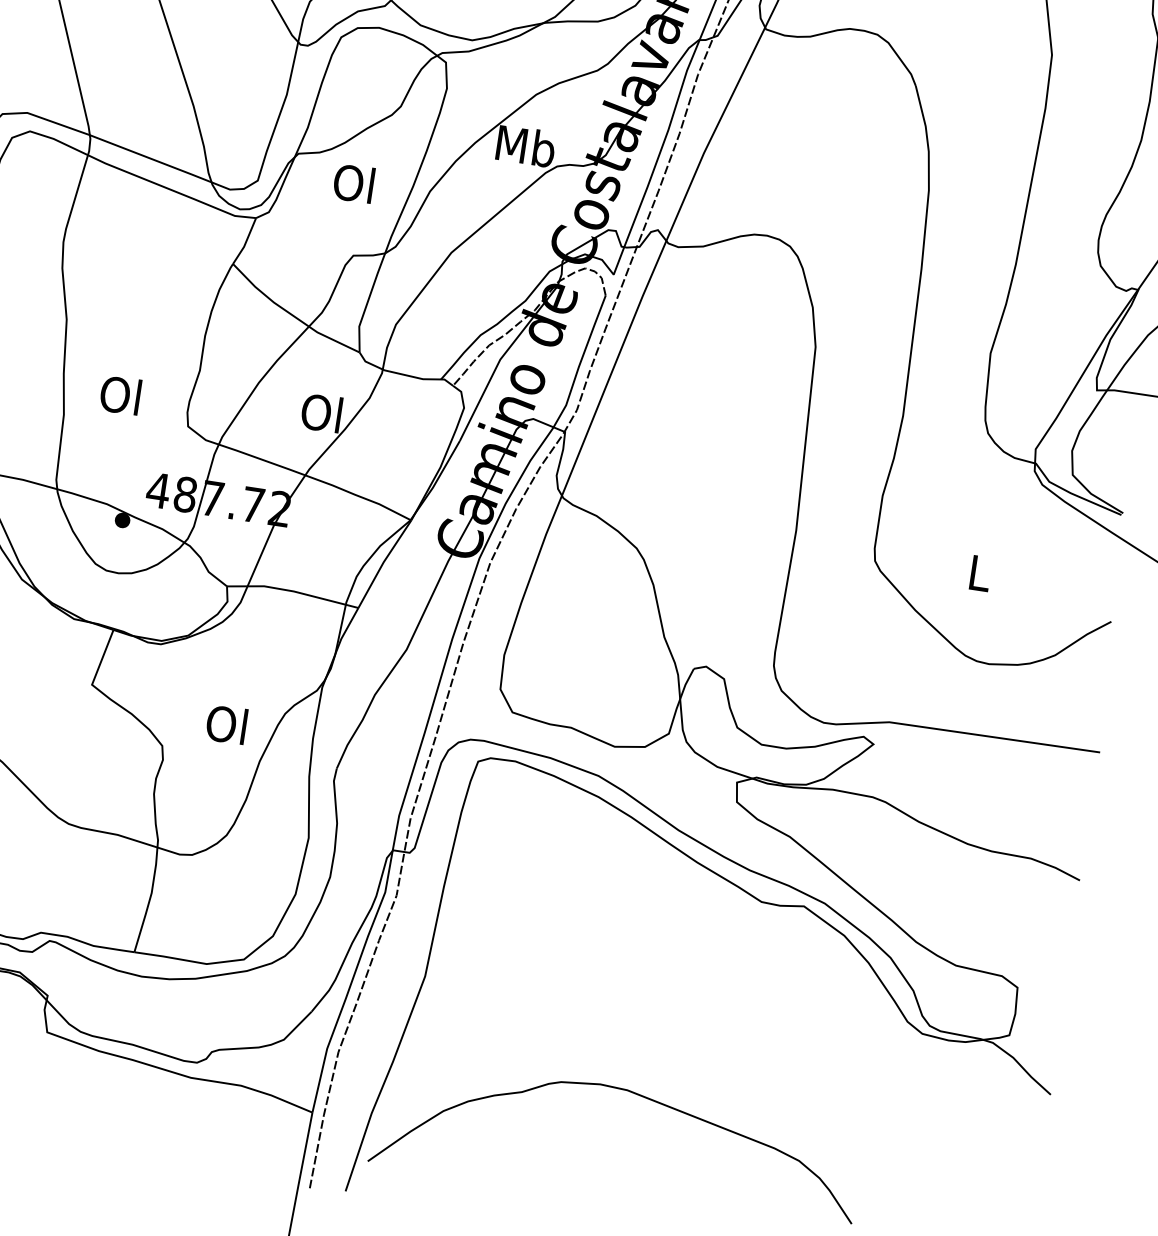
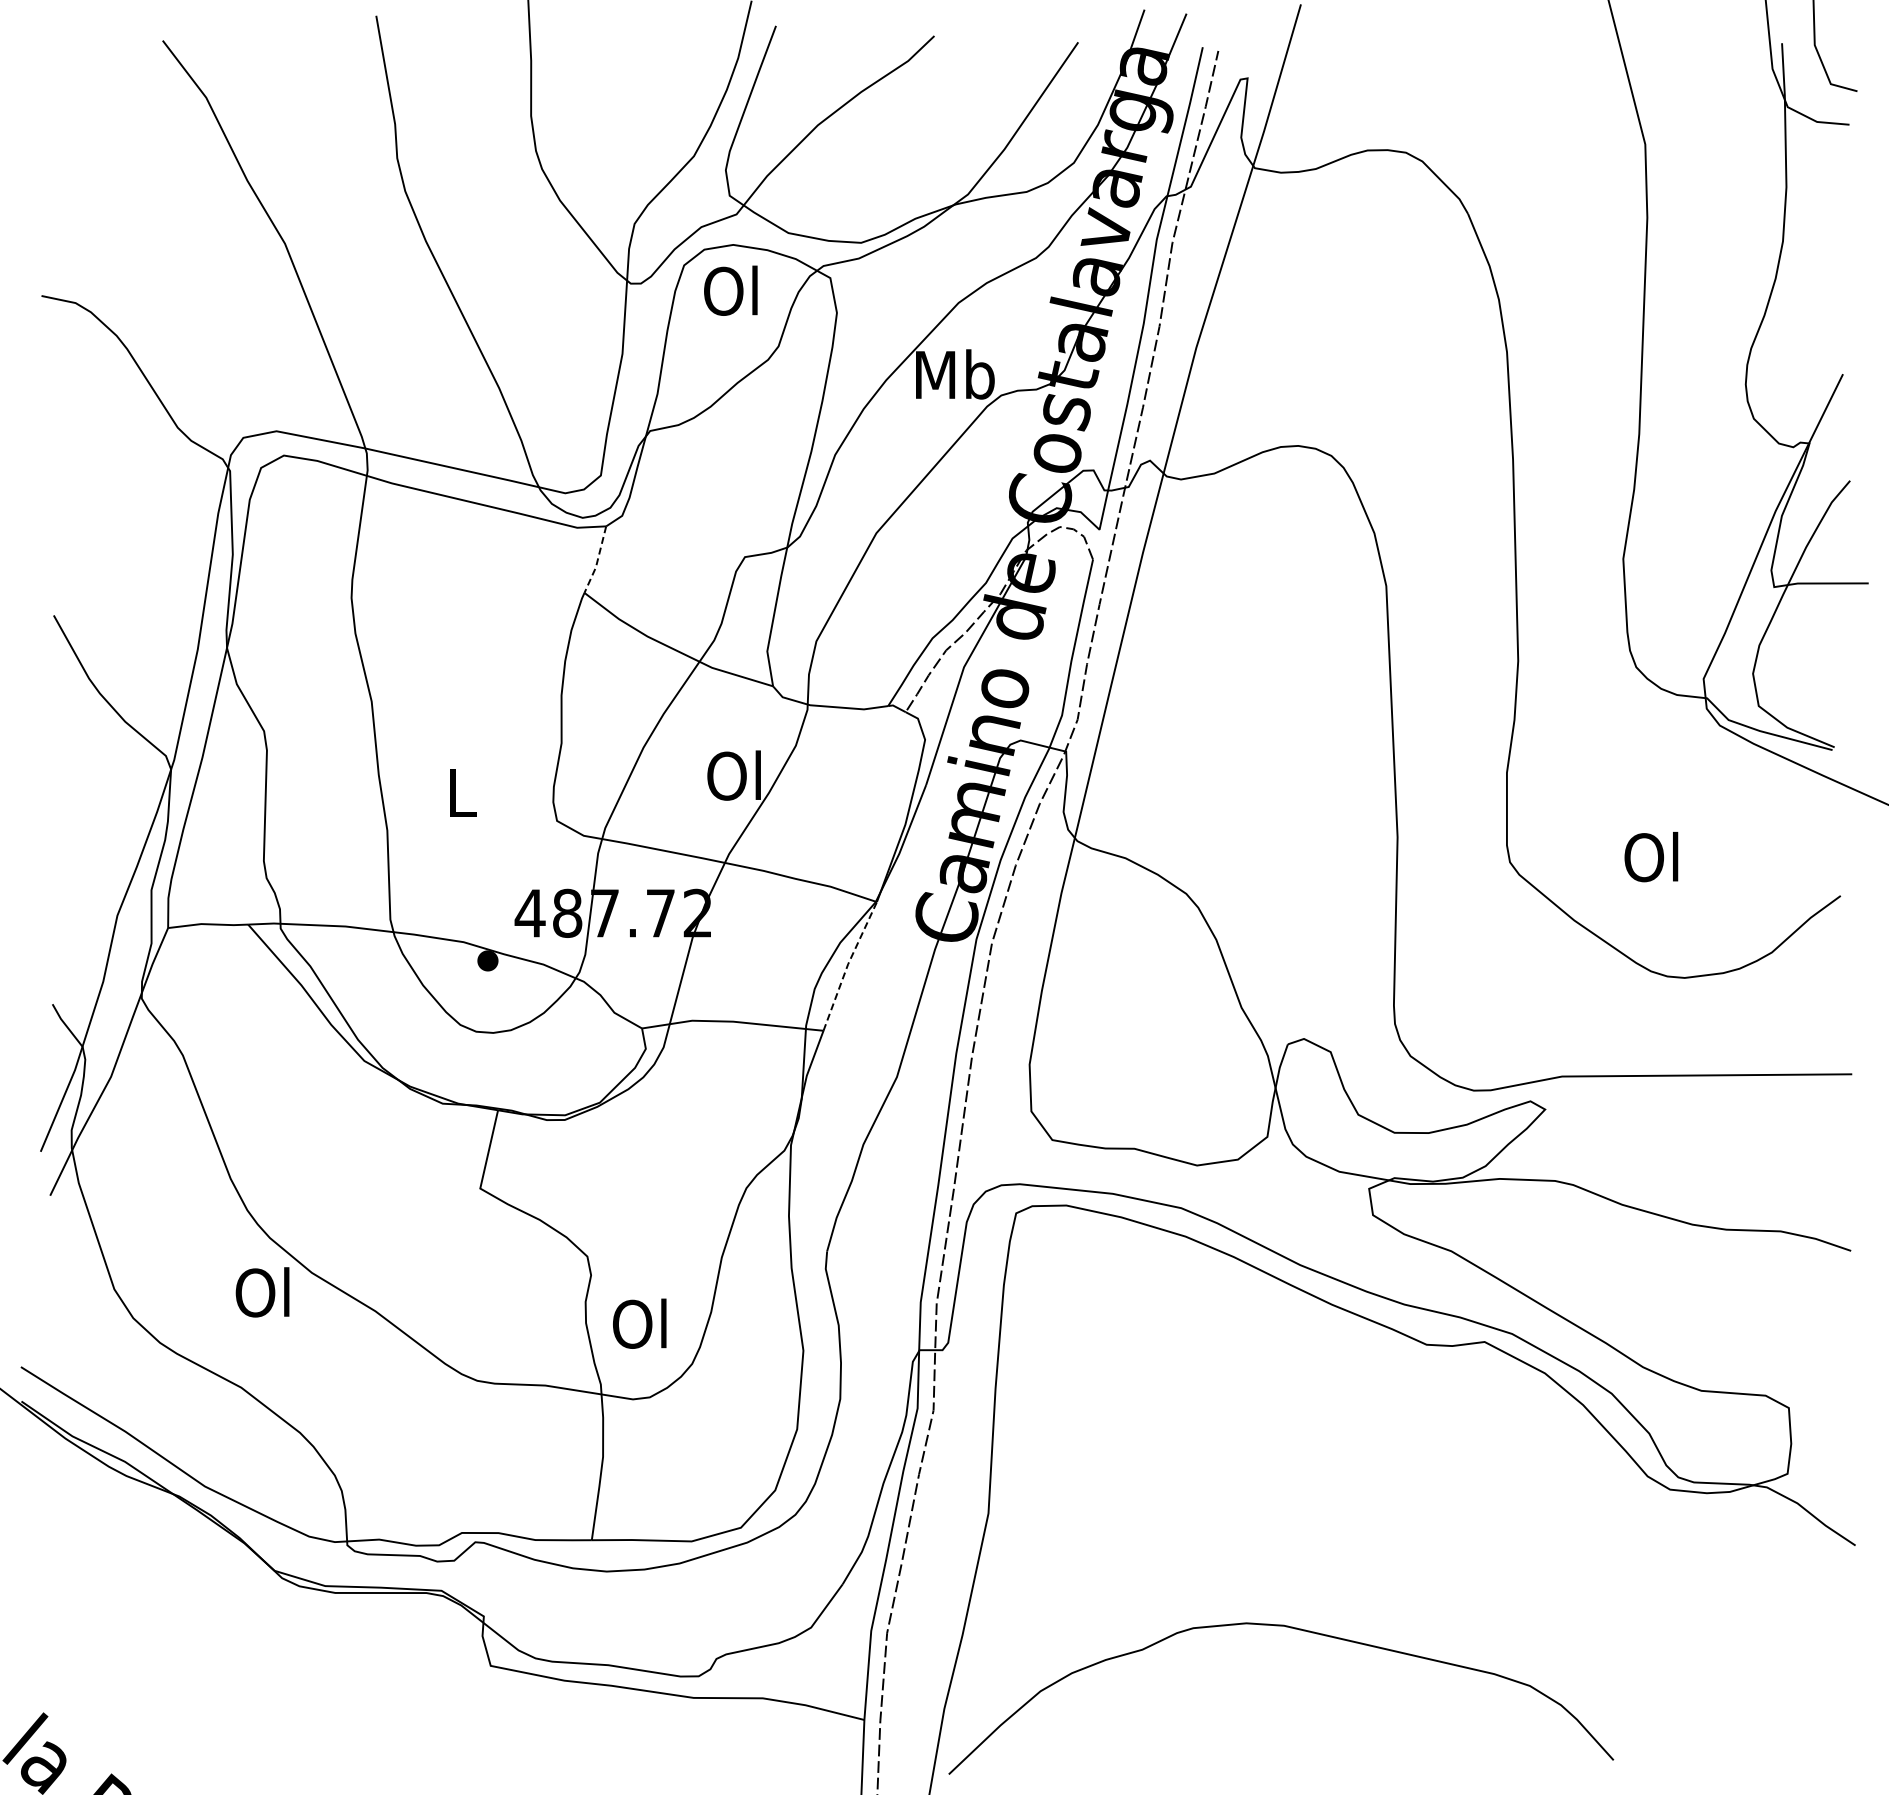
text: (353, 183) -> (730, 290), moved
line: (246, 241) -> (597, 560), solid -> dashed
text: (120, 395) -> (459, 792), Ol -> L
line: (383, 562) -> (847, 964), solid -> dashed
text: (978, 572) -> (1651, 856), L -> Ol
text: (226, 724) -> (639, 1323), moved

